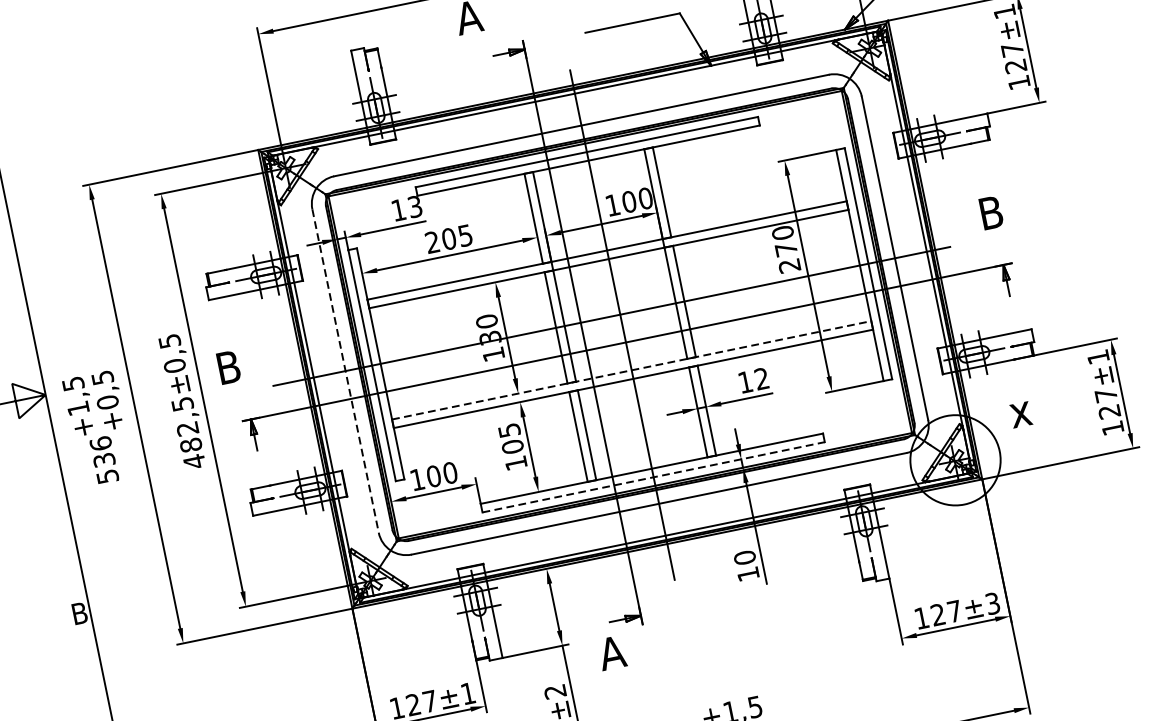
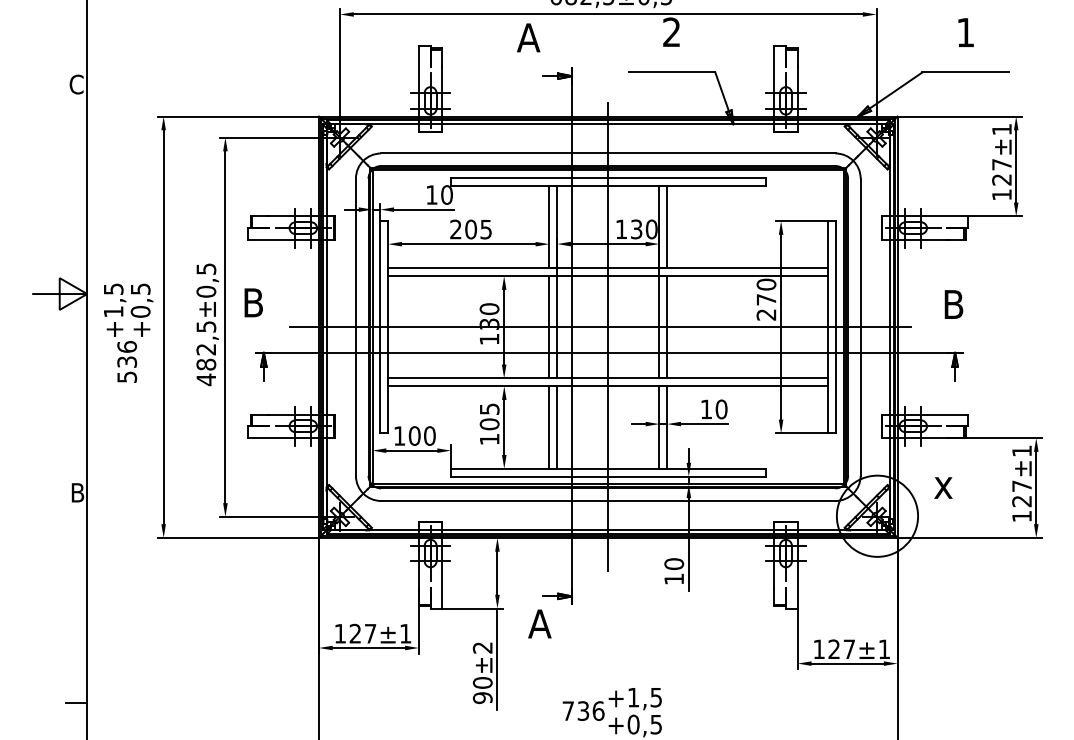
text: (629, 202) -> (636, 229), 100 -> 130
text: (414, 206) -> (446, 194), 13 -> 10
line: (631, 370) -> (608, 378), dashed -> solid
line: (345, 371) -> (355, 327), dashed -> solid
text: (761, 378) -> (721, 409), 12 -> 10
line: (653, 477) -> (608, 476), dashed -> solid
text: (992, 603) -> (884, 649), ±3 -> ±1

